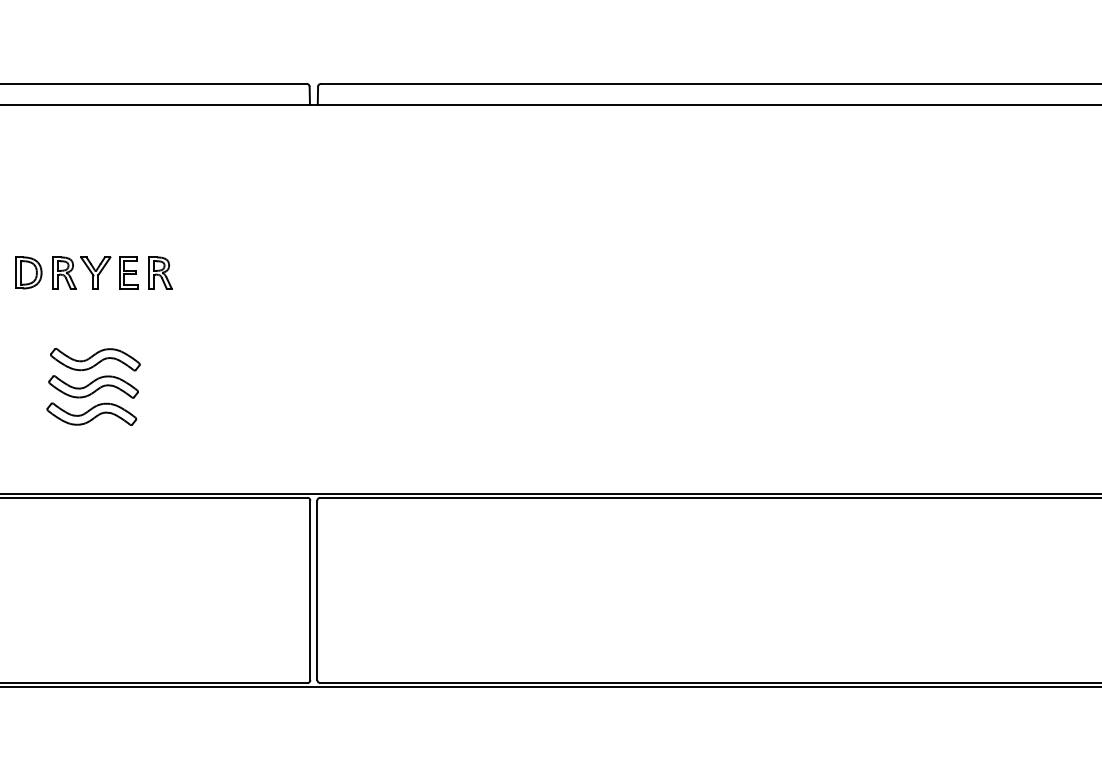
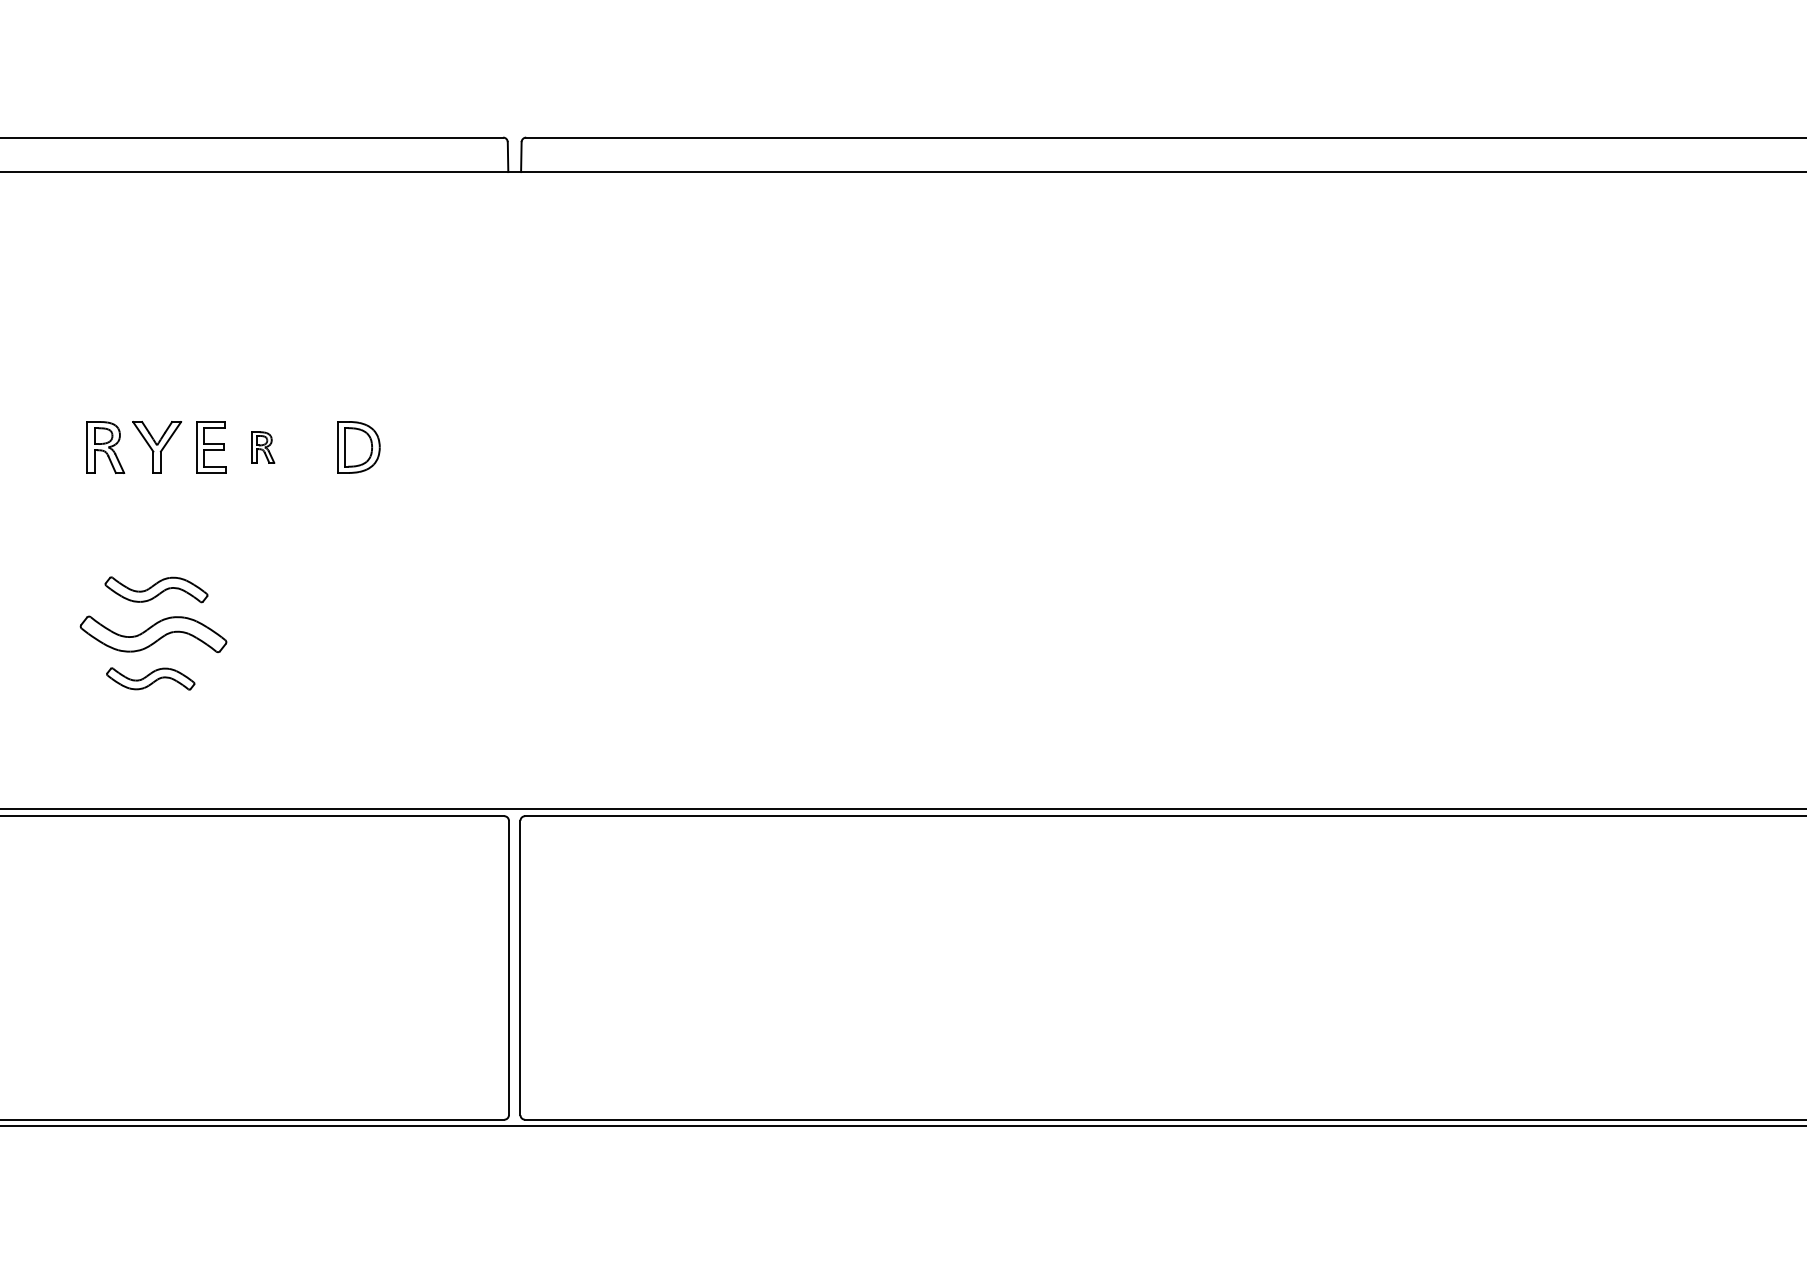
part: (28, 272) -> (358, 446), moved
part: (160, 272) -> (263, 446), size x0.6
part: (95, 359) -> (156, 589), size x0.7
part: (91, 413) -> (150, 677), size x0.6

